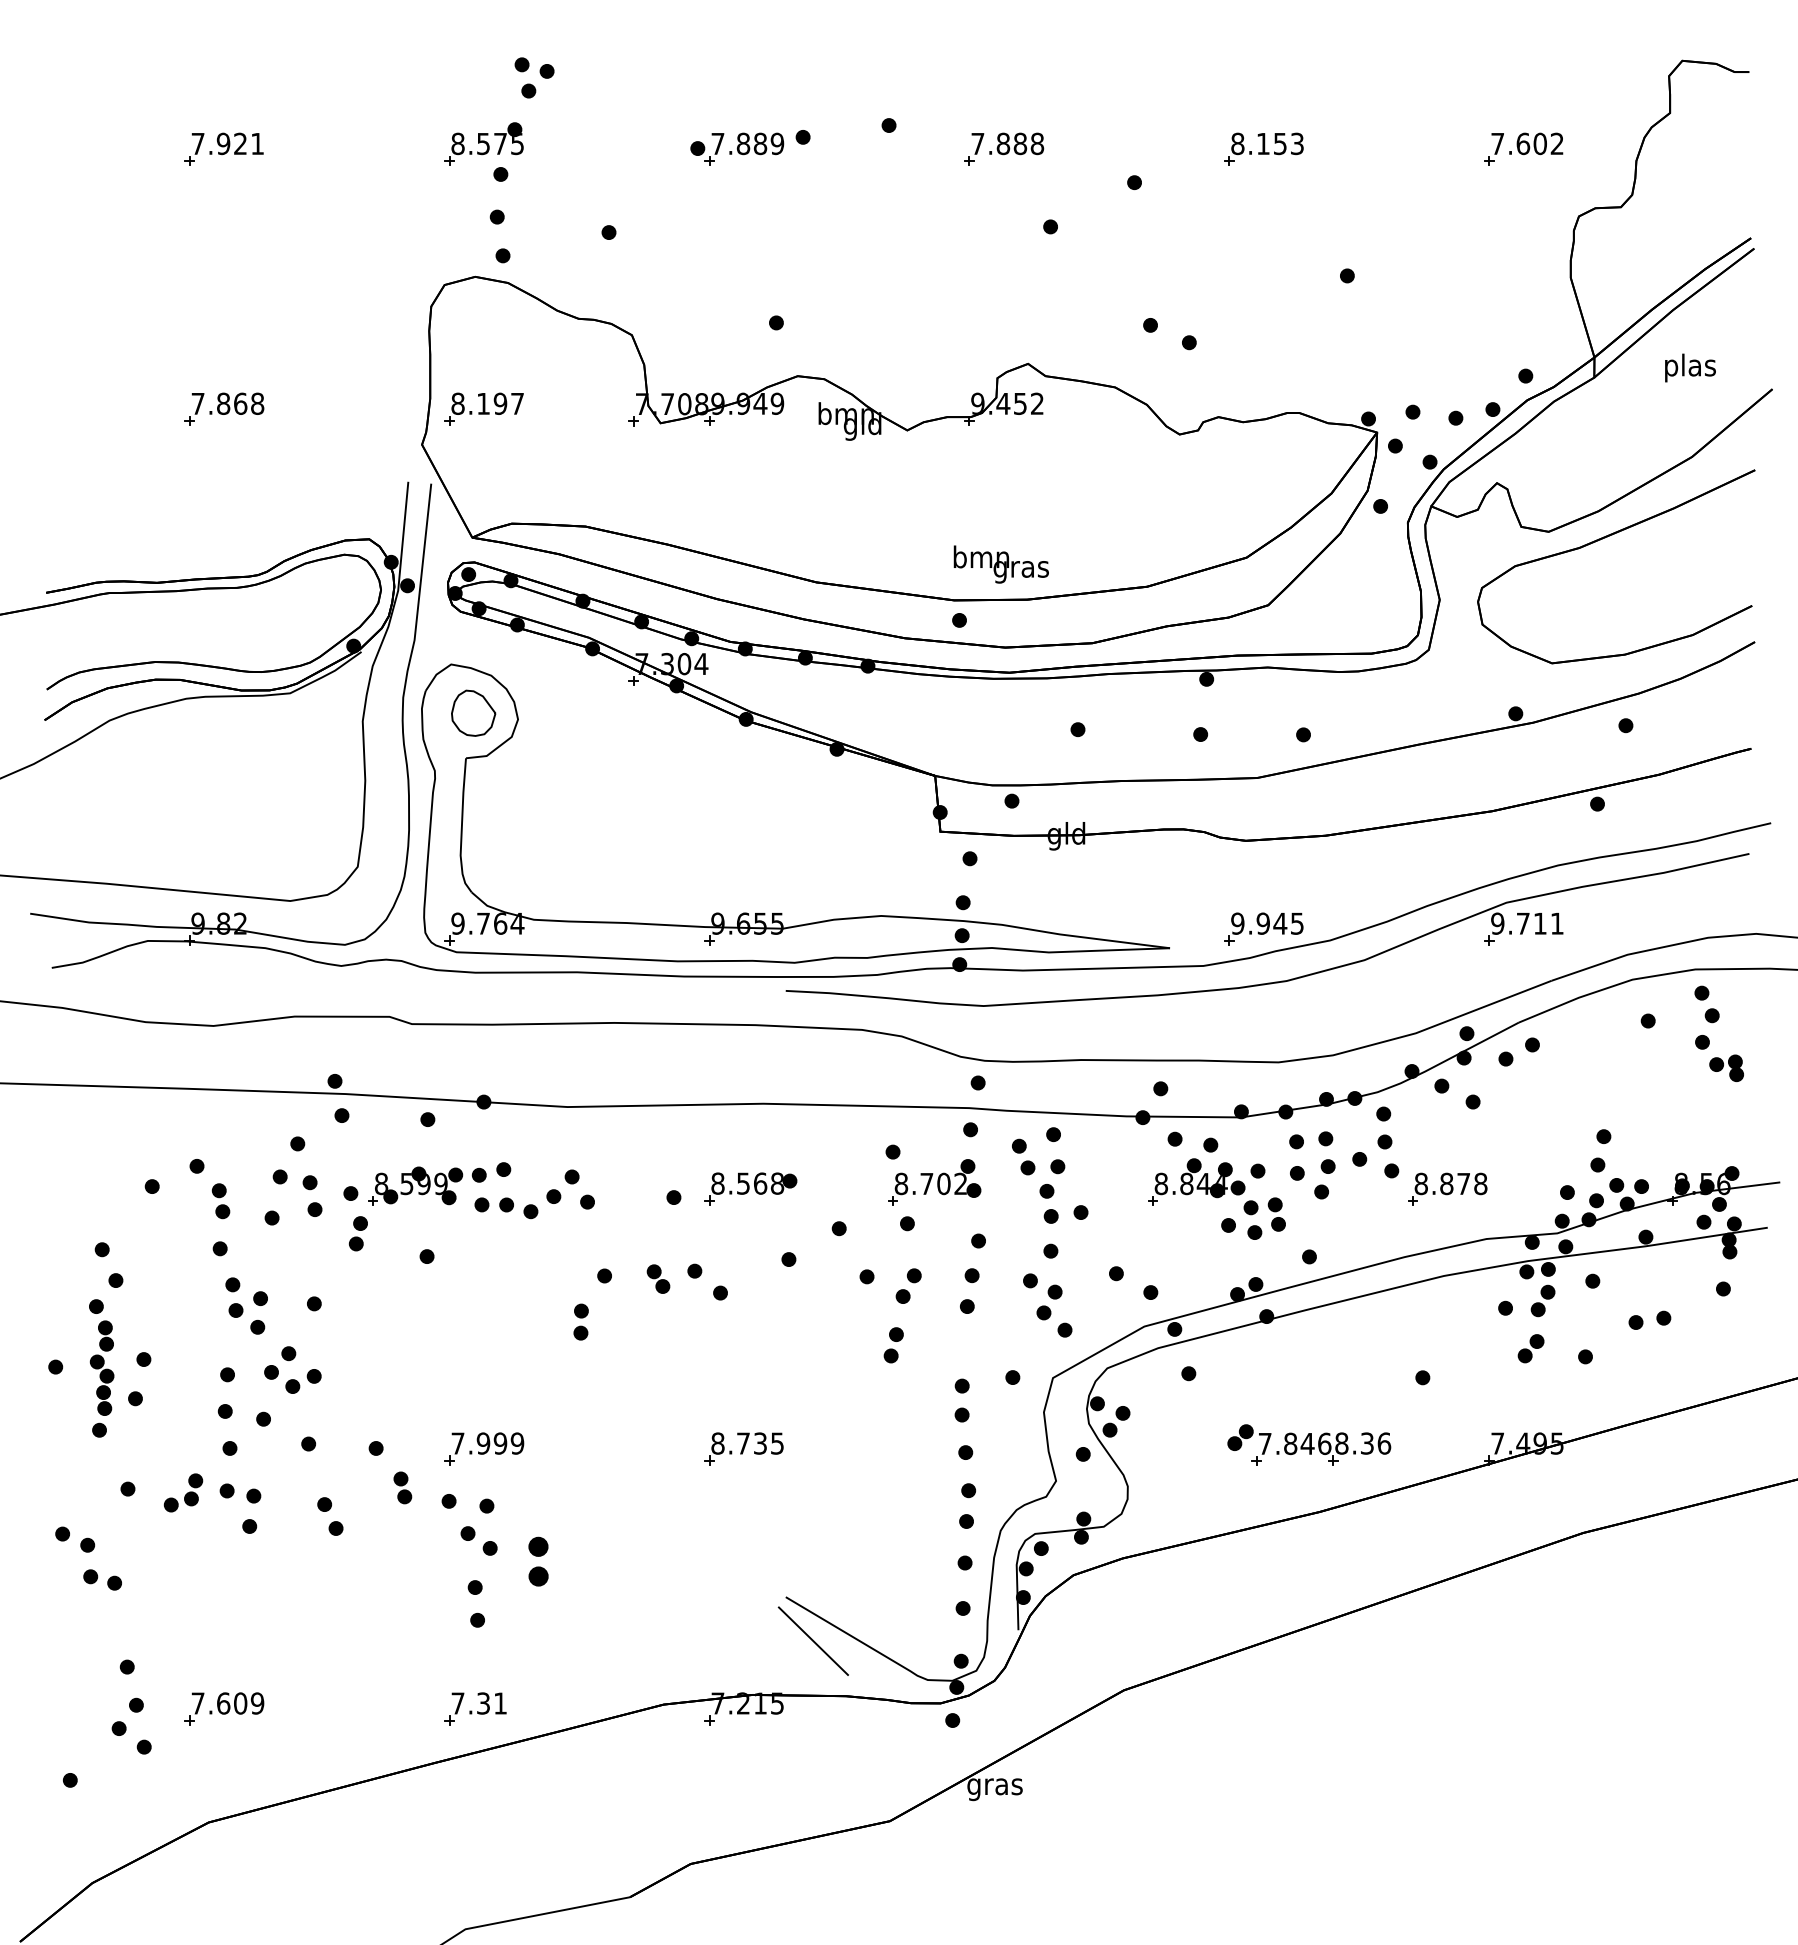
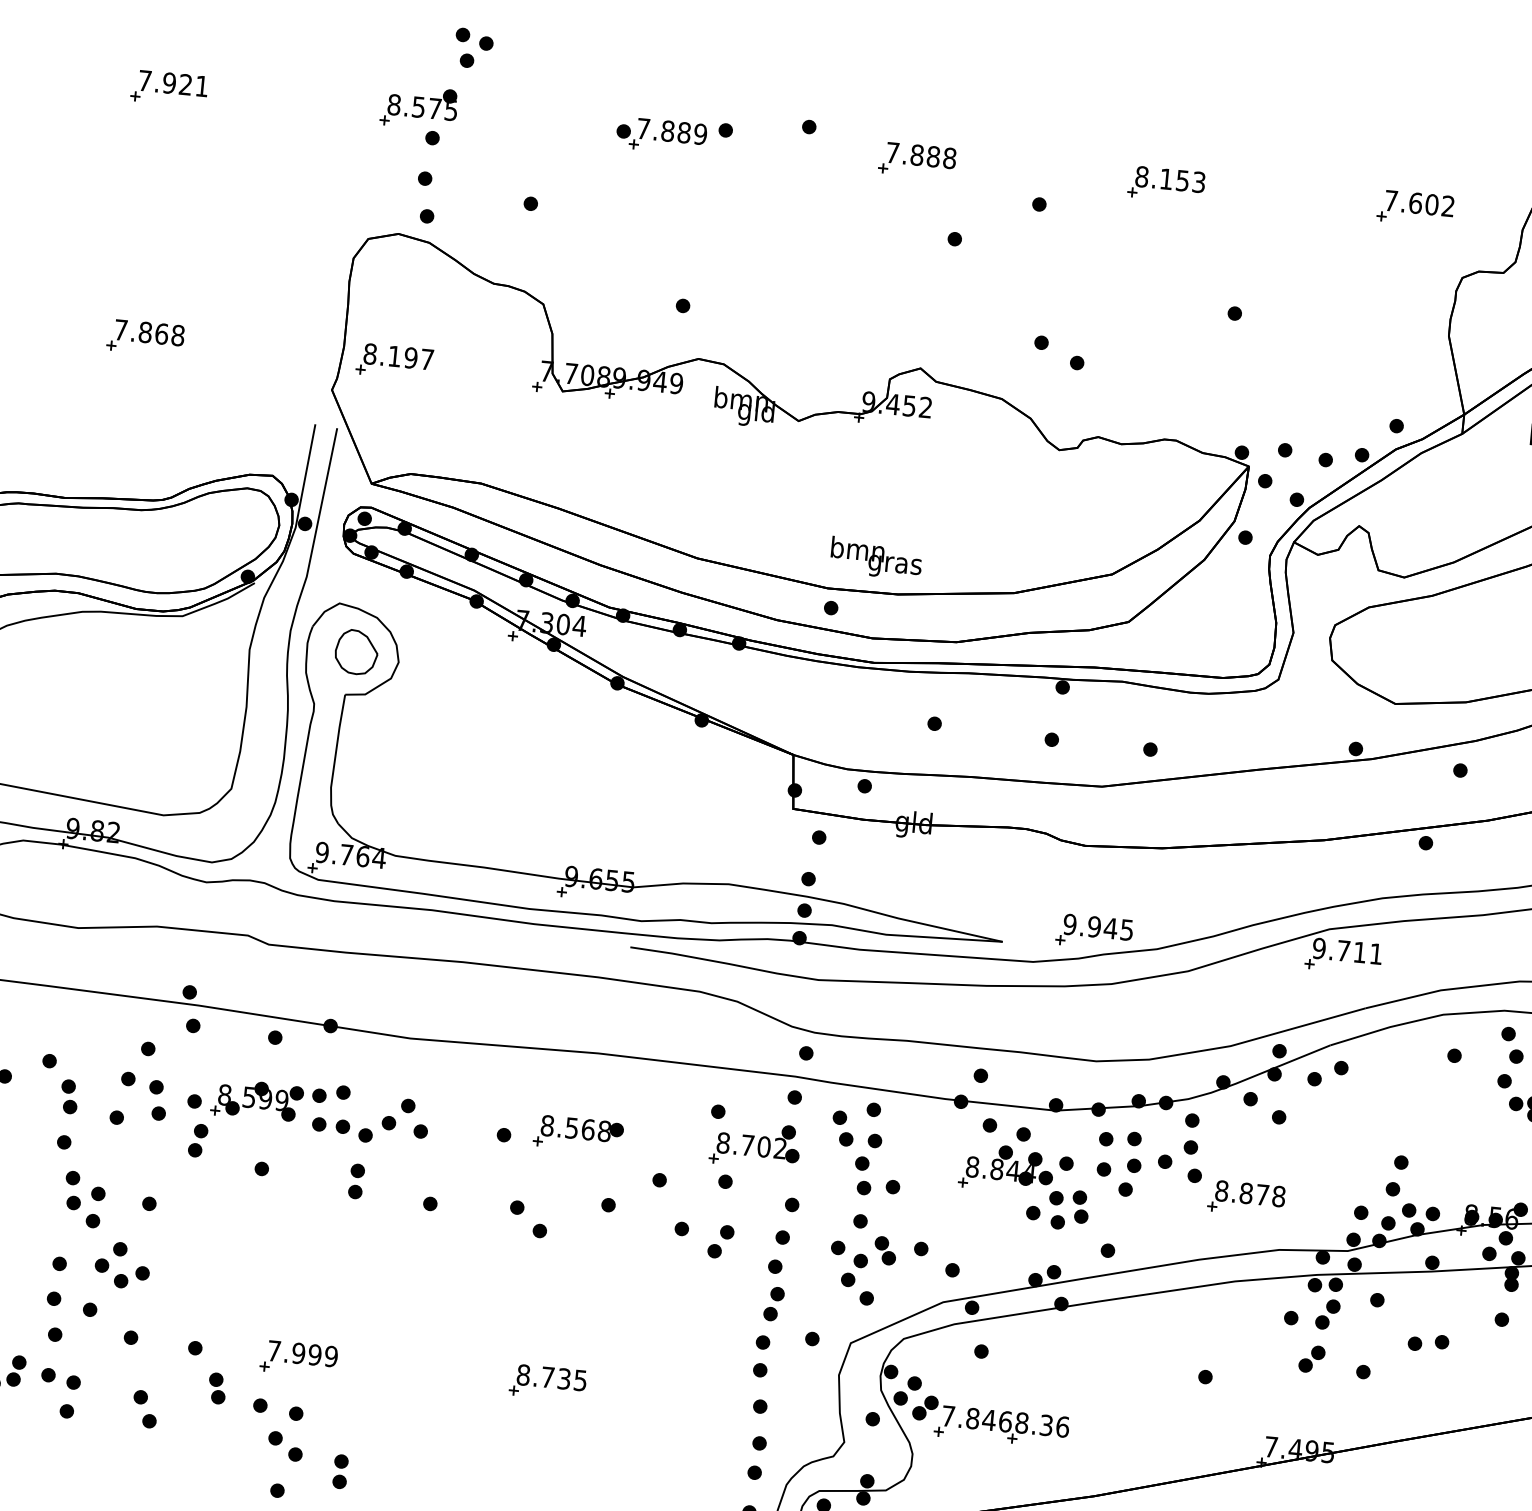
part: (658, 1278) -> (885, 1250), moved
part: (580, 1321) -> (355, 1180), moved
part: (893, 1345) -> (773, 1304), moved
part: (1309, 1444) -> (990, 1420), moved
part: (538, 1561) -> (340, 1471), size x0.71

